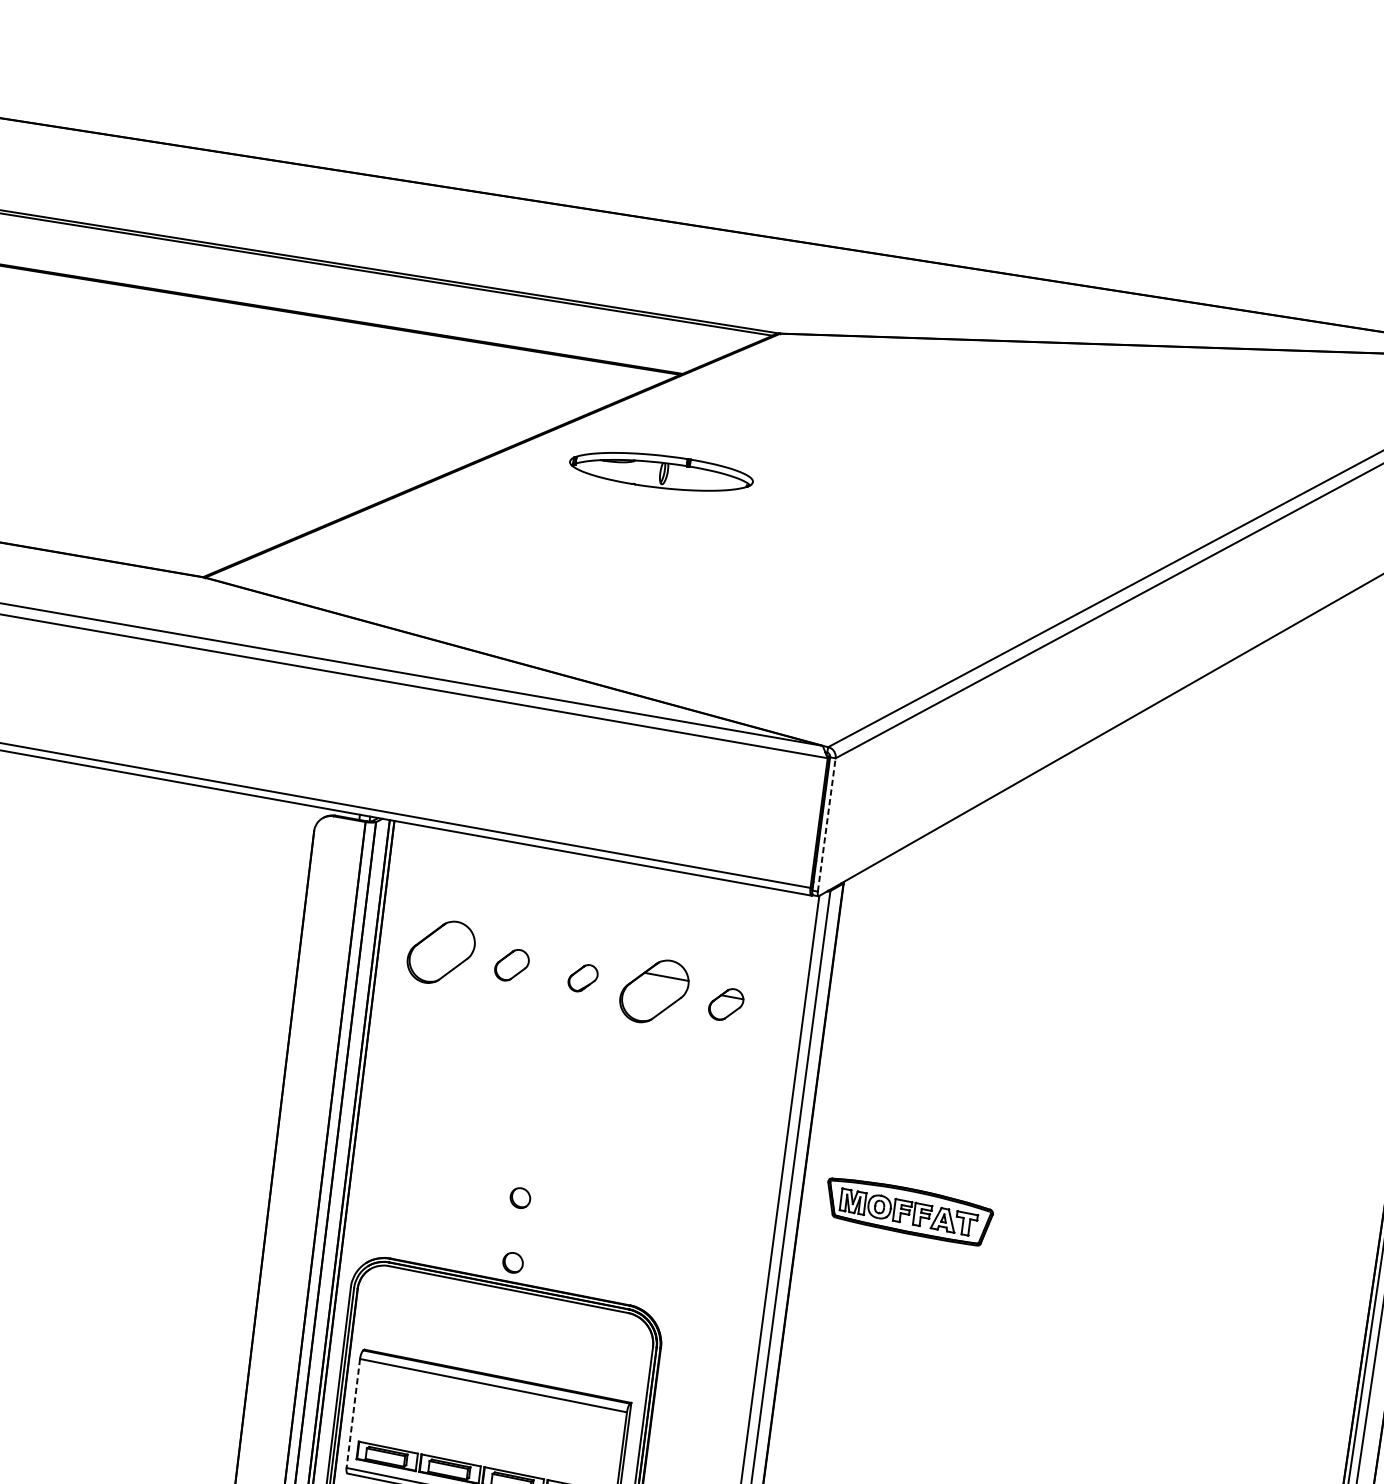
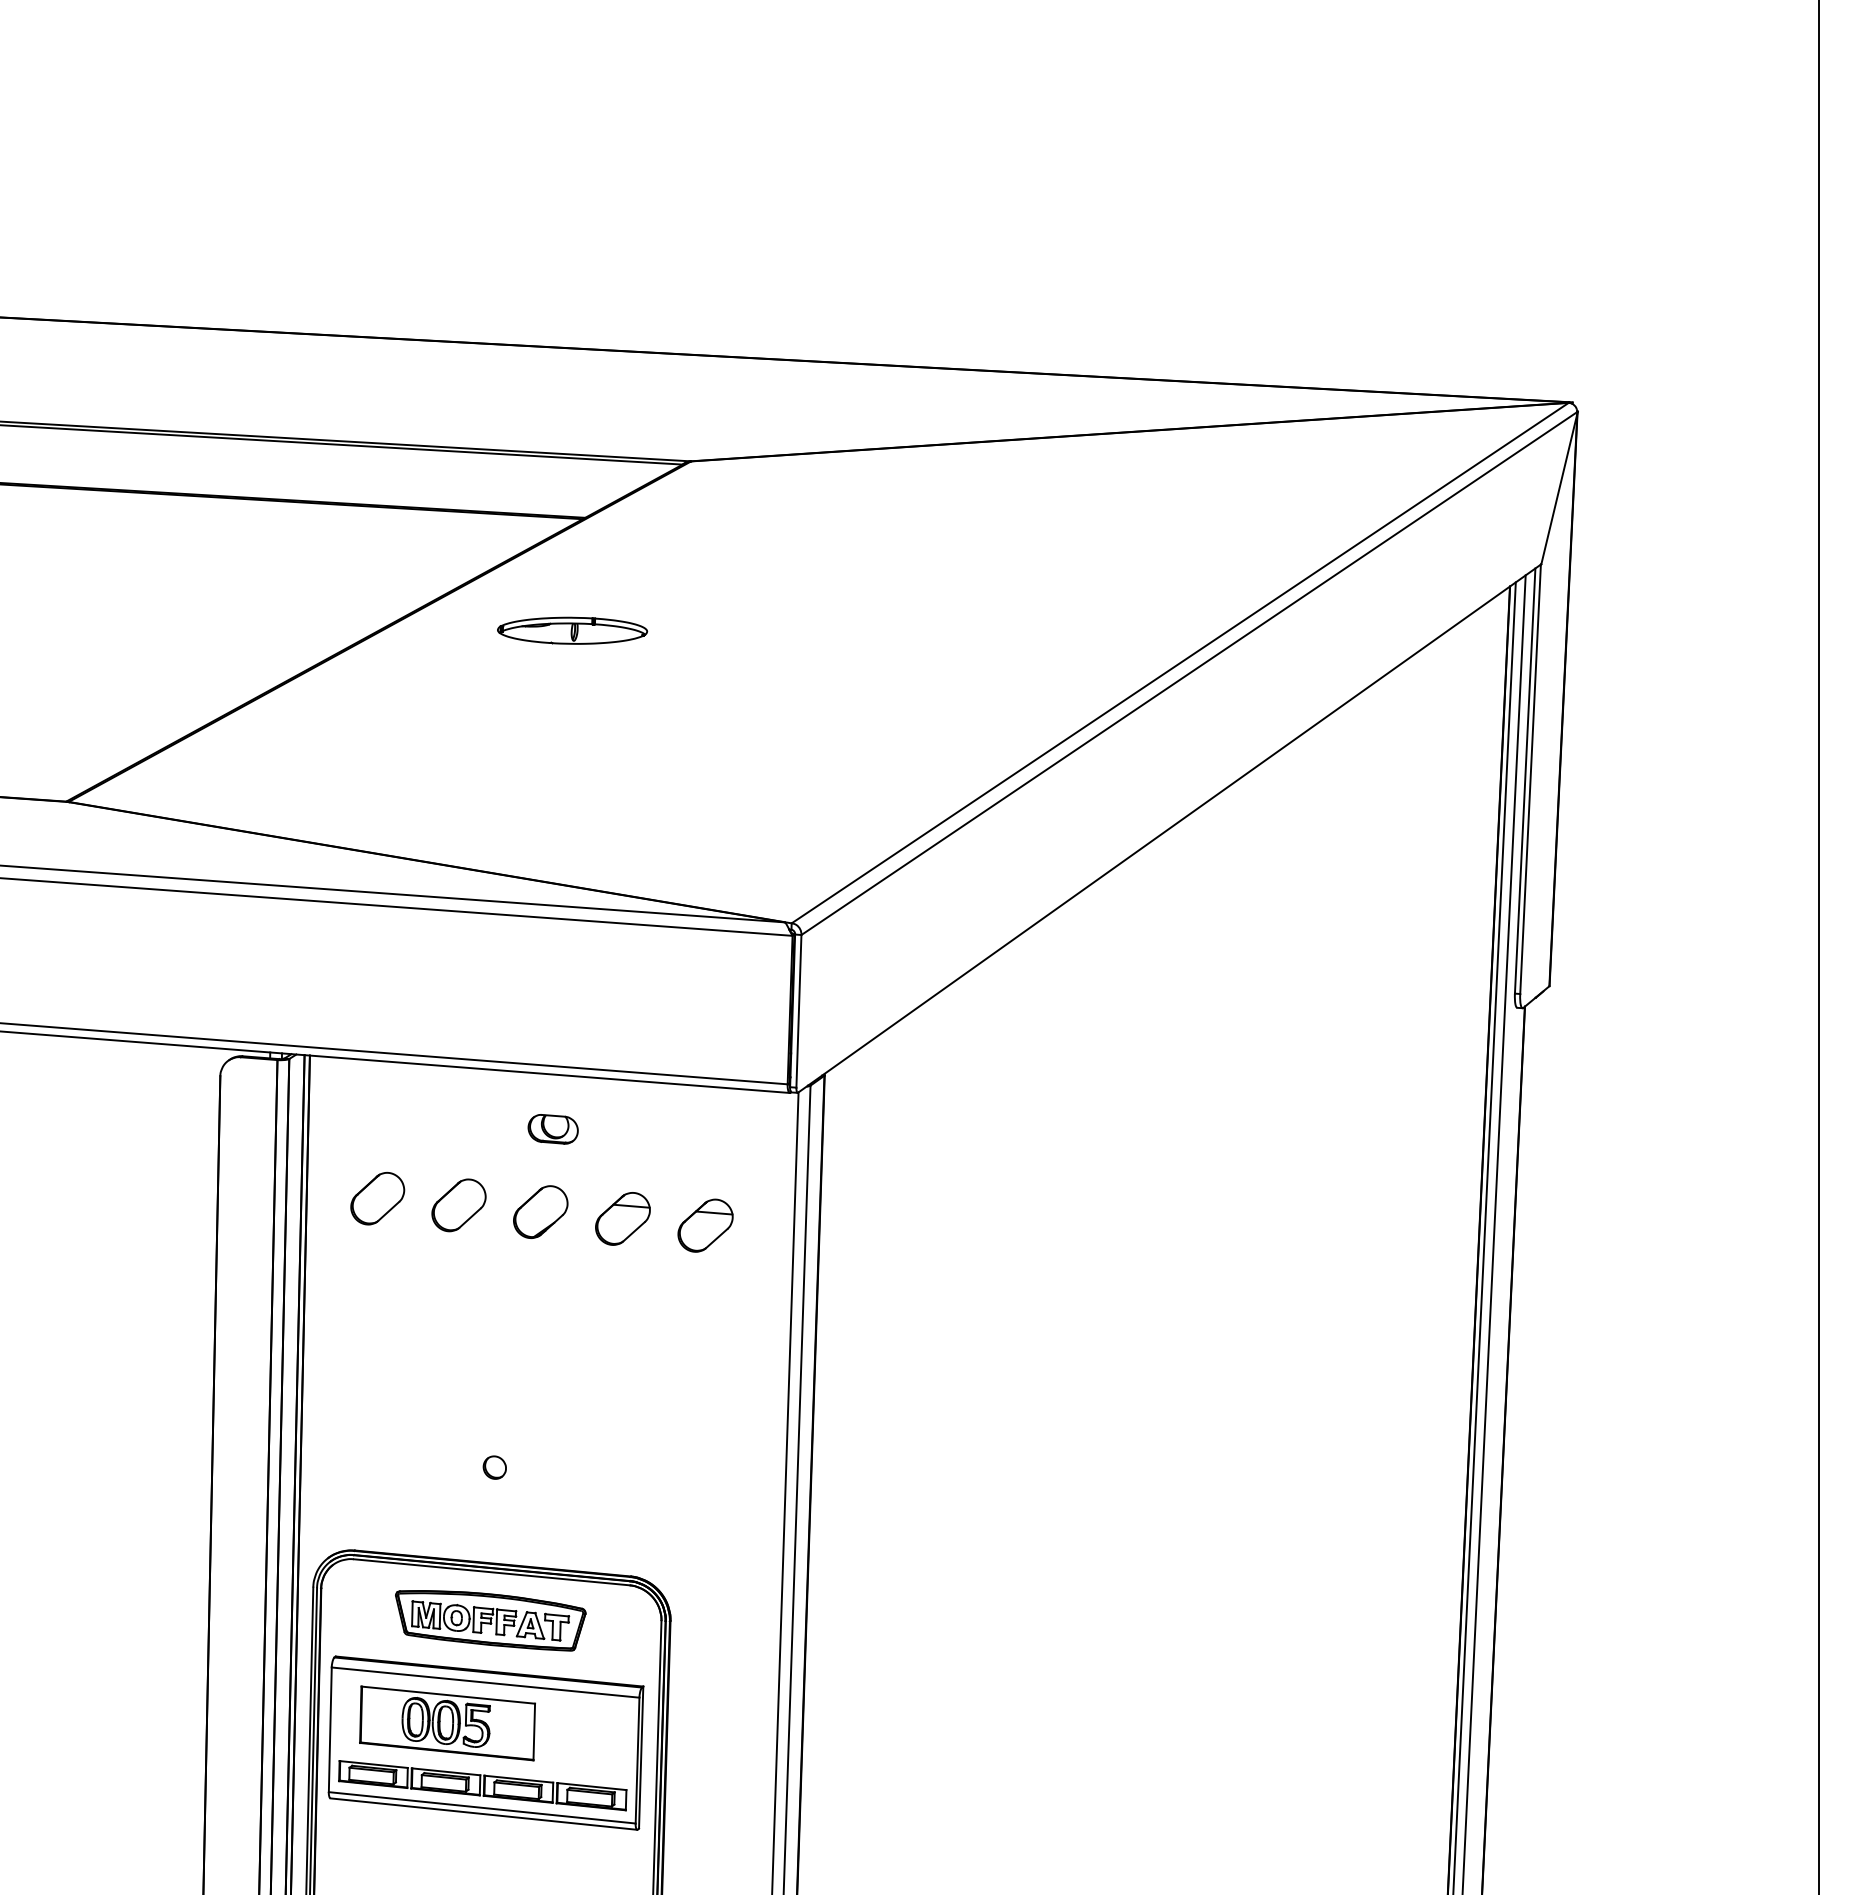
part: (661, 471) -> (572, 630), size x0.71
line: (826, 824) -> (798, 1010), dashed -> solid
part: (600, 906) -> (552, 1129), added
part: (441, 952) -> (377, 1198), size x0.71
part: (511, 965) -> (458, 1205), size x1.43
part: (582, 977) -> (540, 1211), size x1.67
part: (654, 991) -> (622, 1218), size x0.71
part: (726, 1004) -> (705, 1225), size x1.43
part: (908, 1212) -> (490, 1620), moved
part: (512, 1262) -> (493, 1541), removed
line: (353, 1414) -> (330, 1730), dashed -> solid
part: (456, 1418) -> (447, 1723), added

